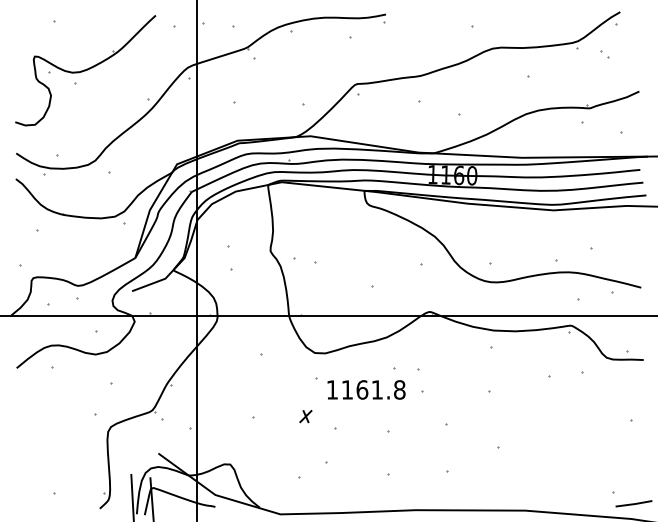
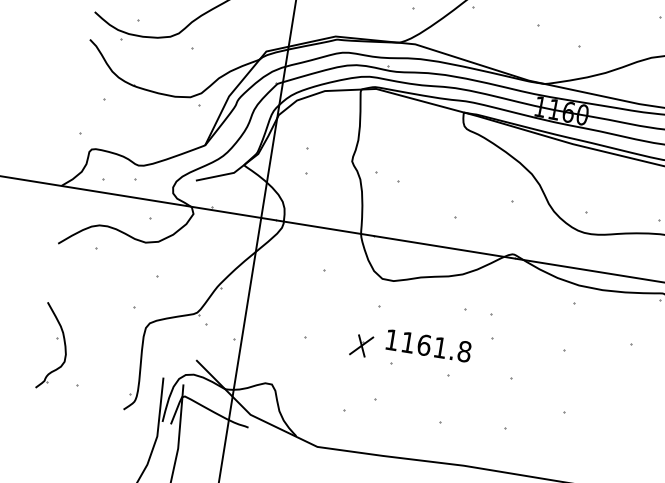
text: (366, 389) -> (428, 345), moved
part: (305, 416) -> (361, 345), size x1.67
part: (29, 455) -> (56, 340), added

